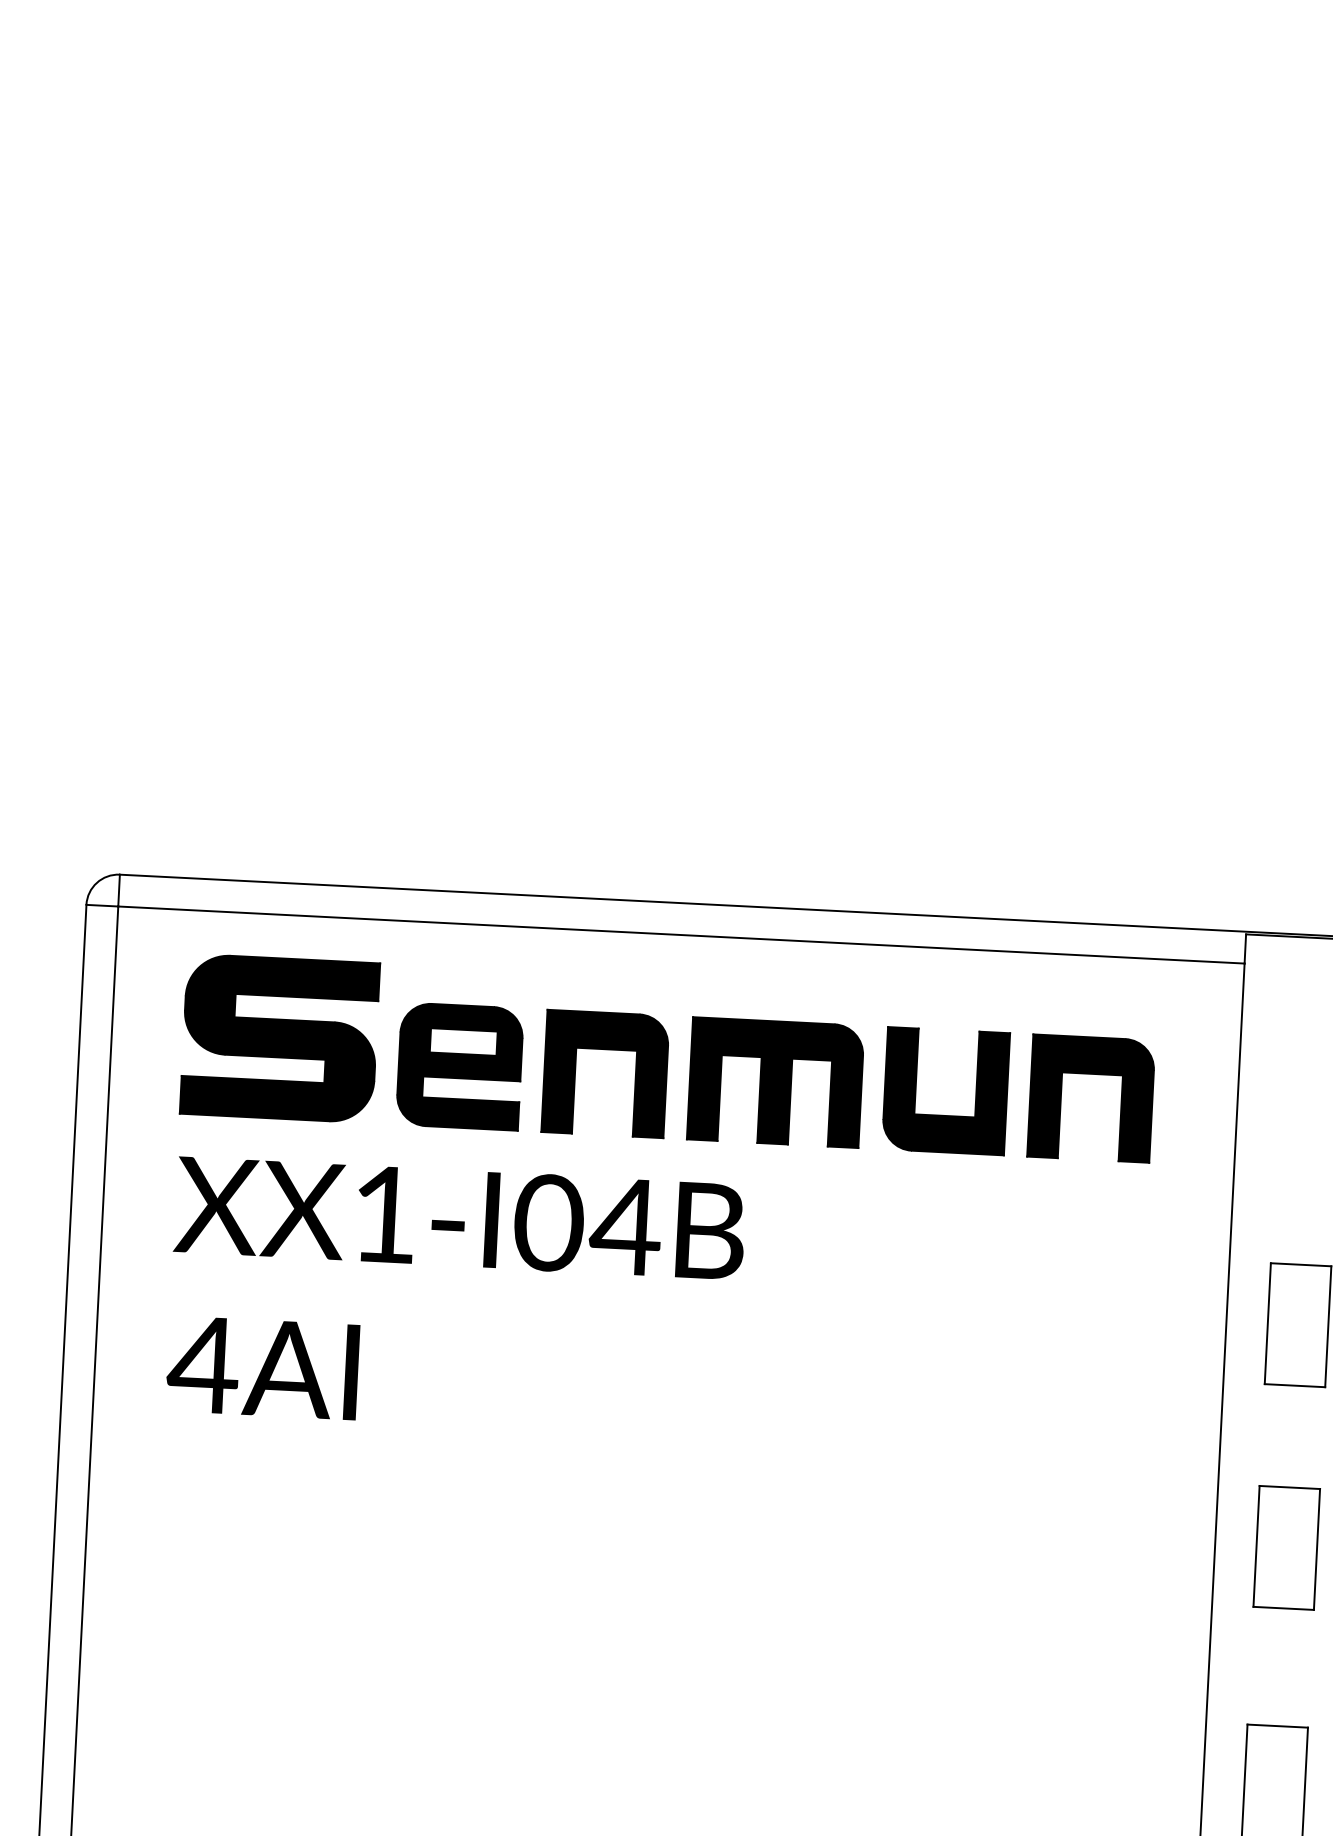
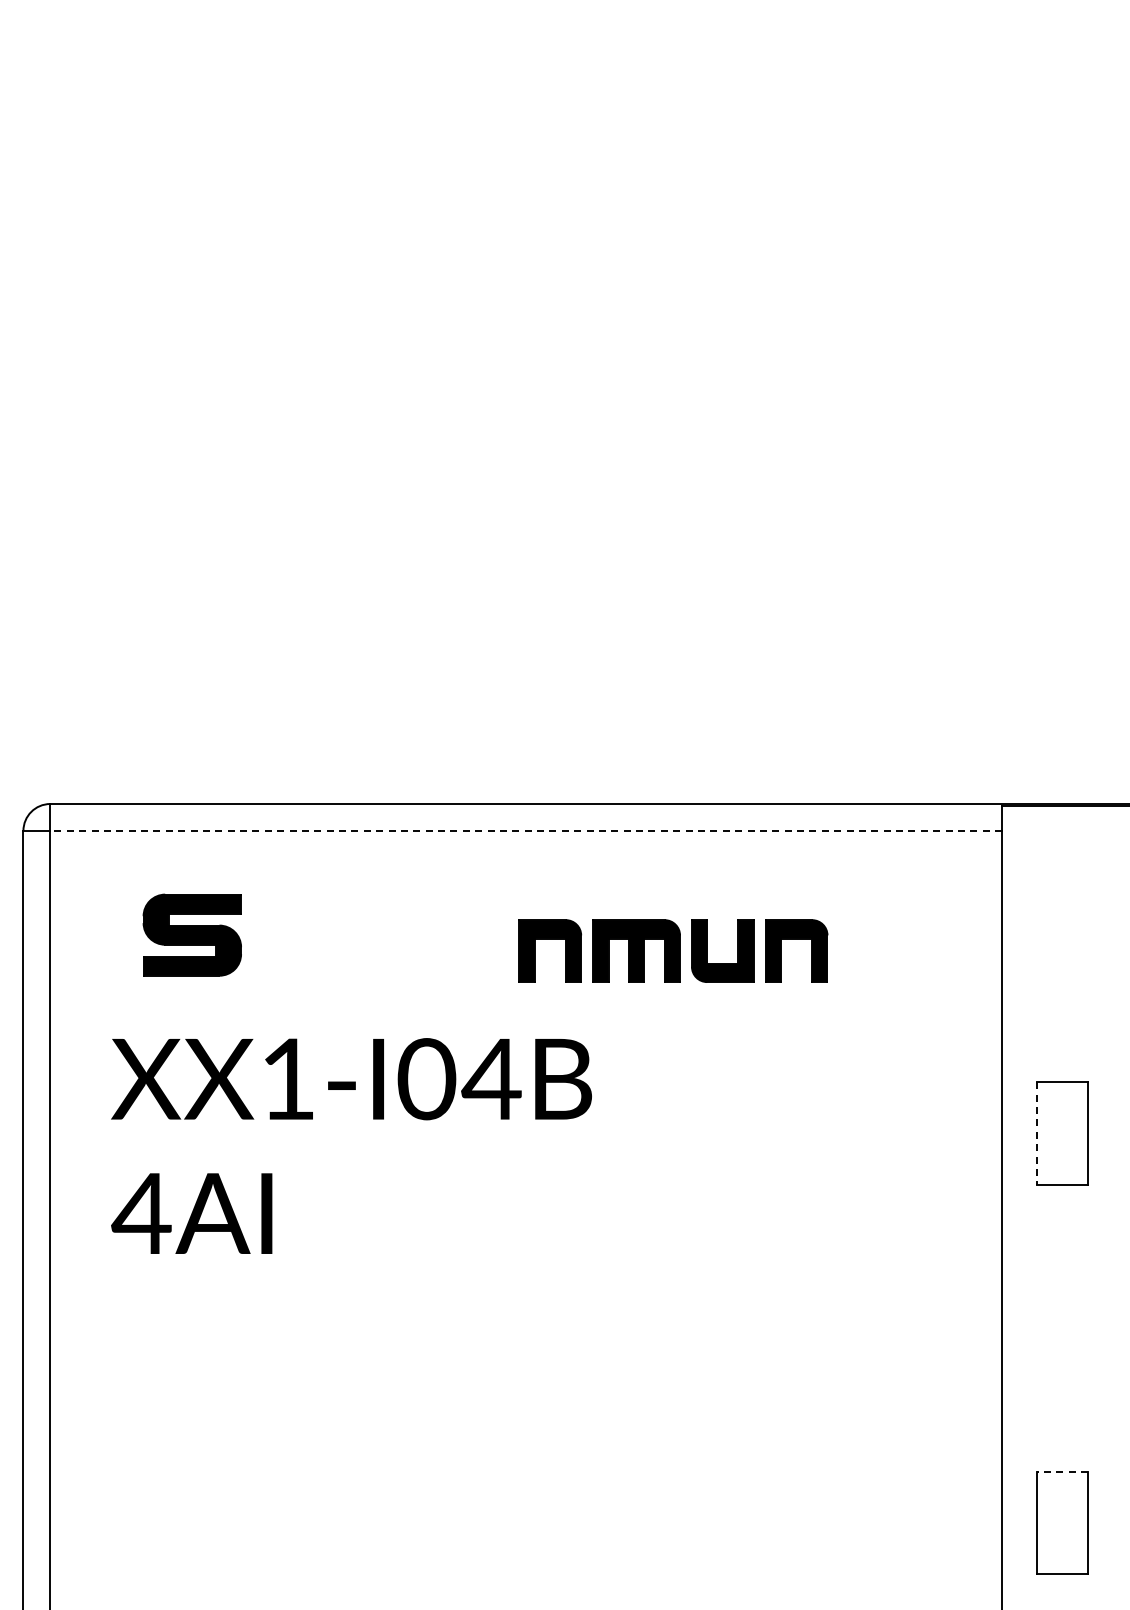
line: (681, 934) -> (526, 830), solid -> dashed
part: (280, 1037) -> (192, 934), size x0.6
part: (459, 1065) -> (344, 950), removed
part: (848, 1085) -> (673, 950), size x0.6
line: (1267, 1323) -> (1036, 1133), solid -> dashed
part: (1286, 1547) -> (1062, 1321), removed
line: (1277, 1726) -> (1062, 1472), solid -> dashed

